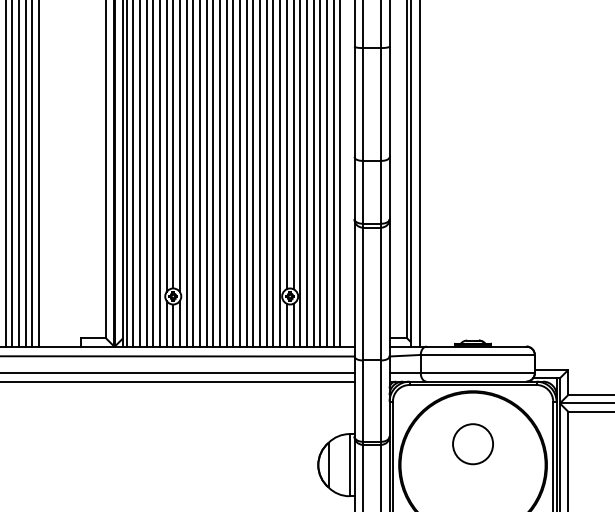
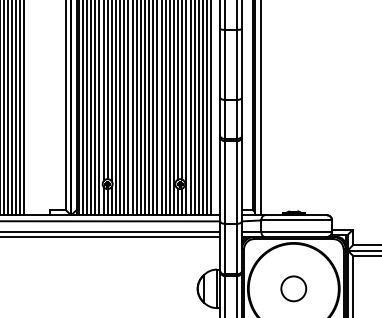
circle: (472, 443) -> (293, 288), moved

